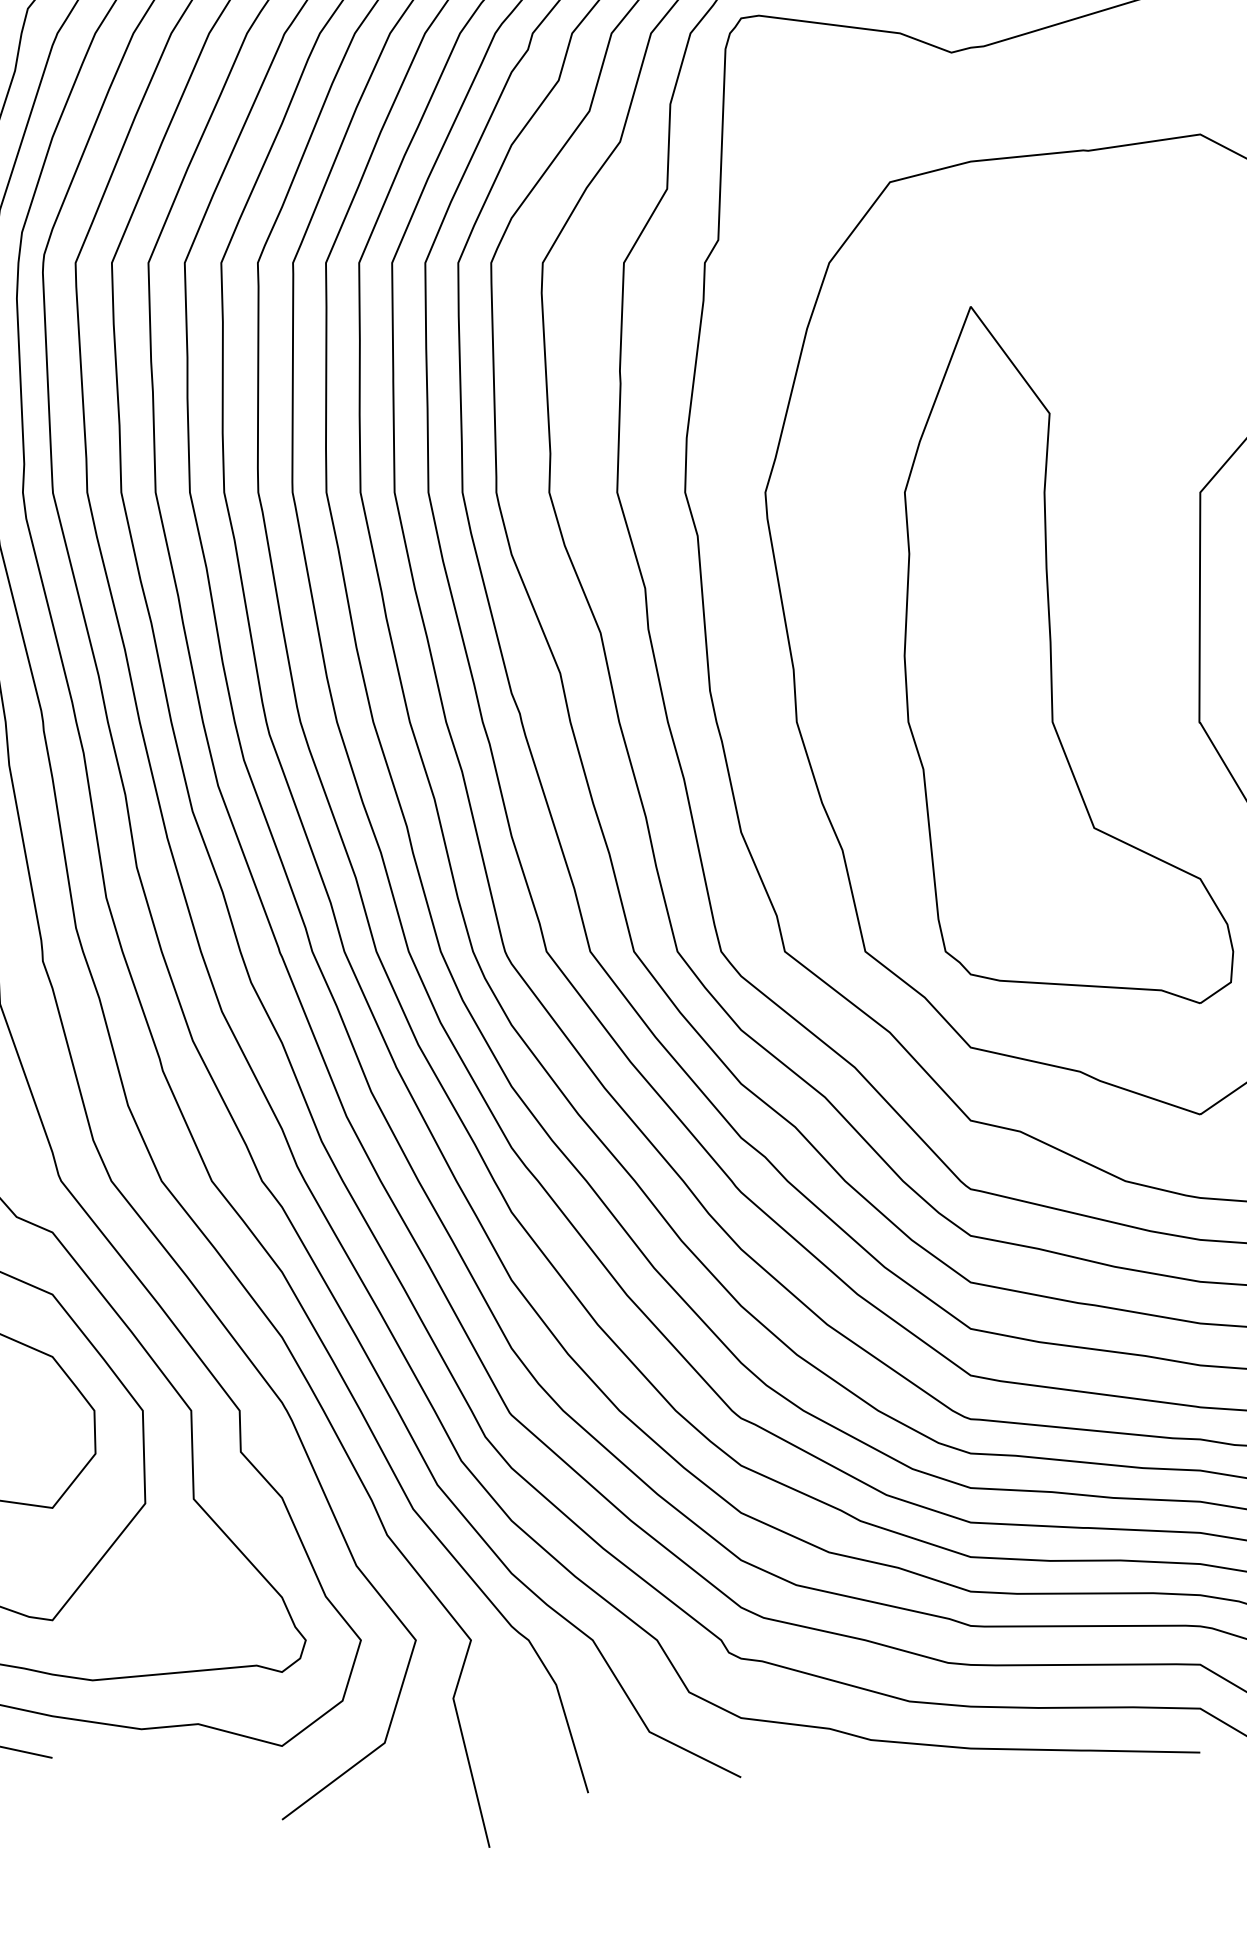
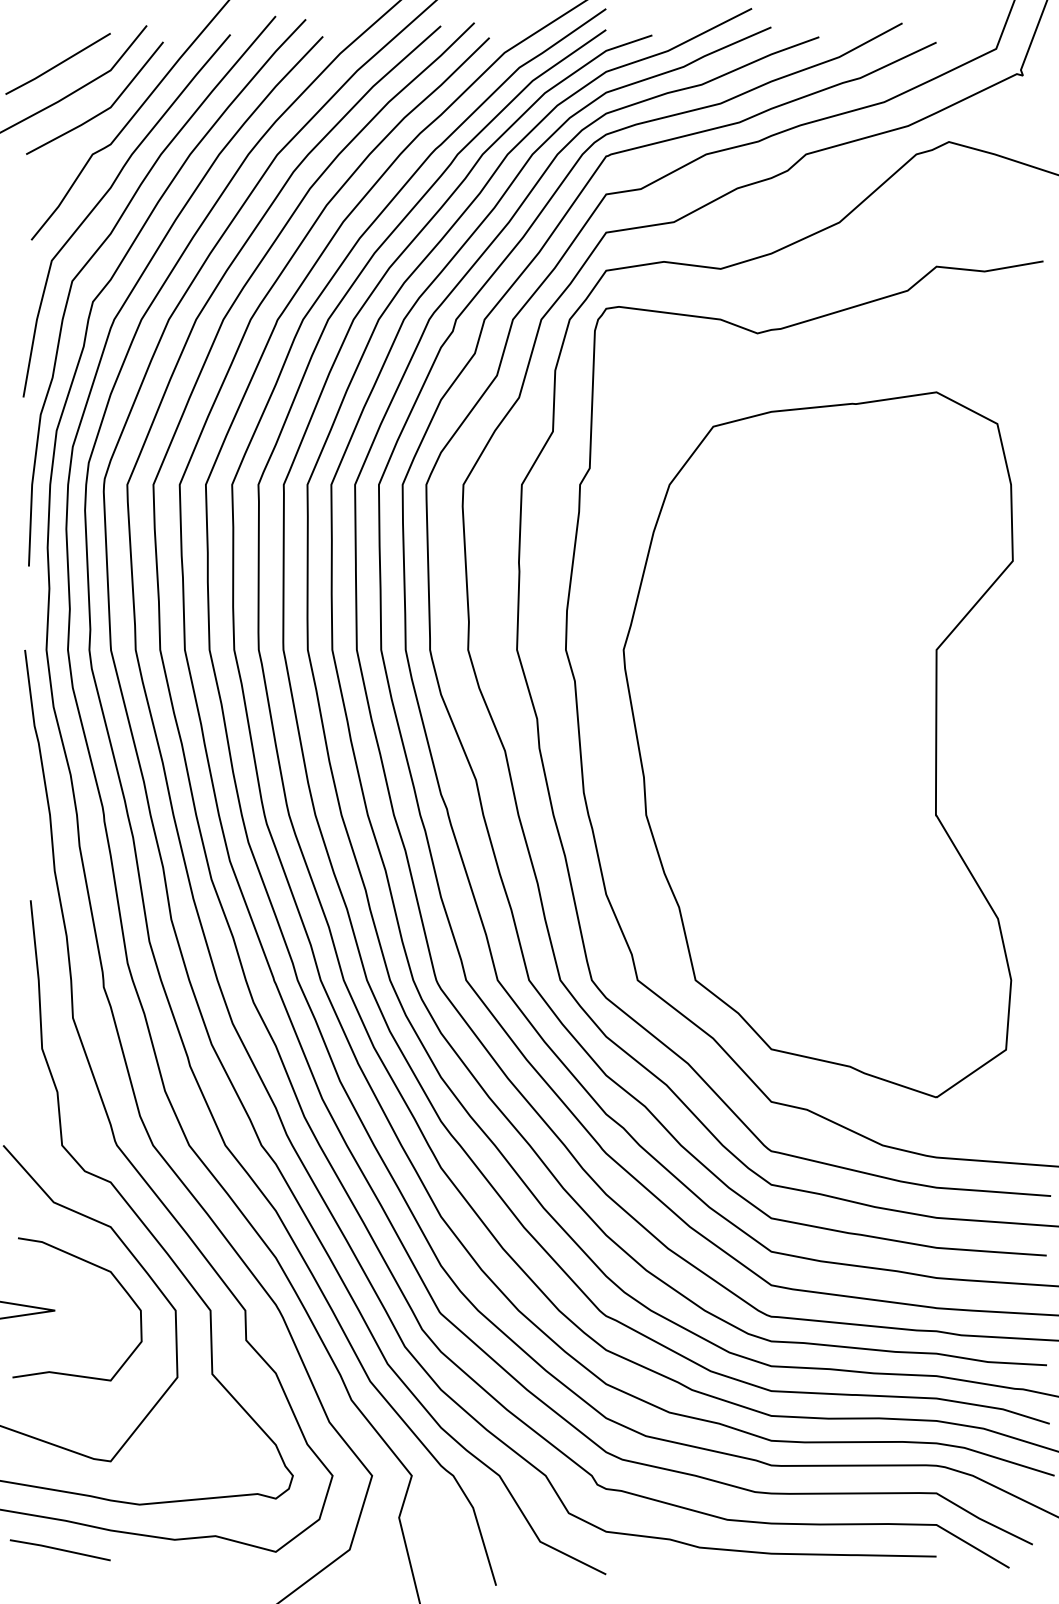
part: (1051, 654) -> (829, 766), removed

